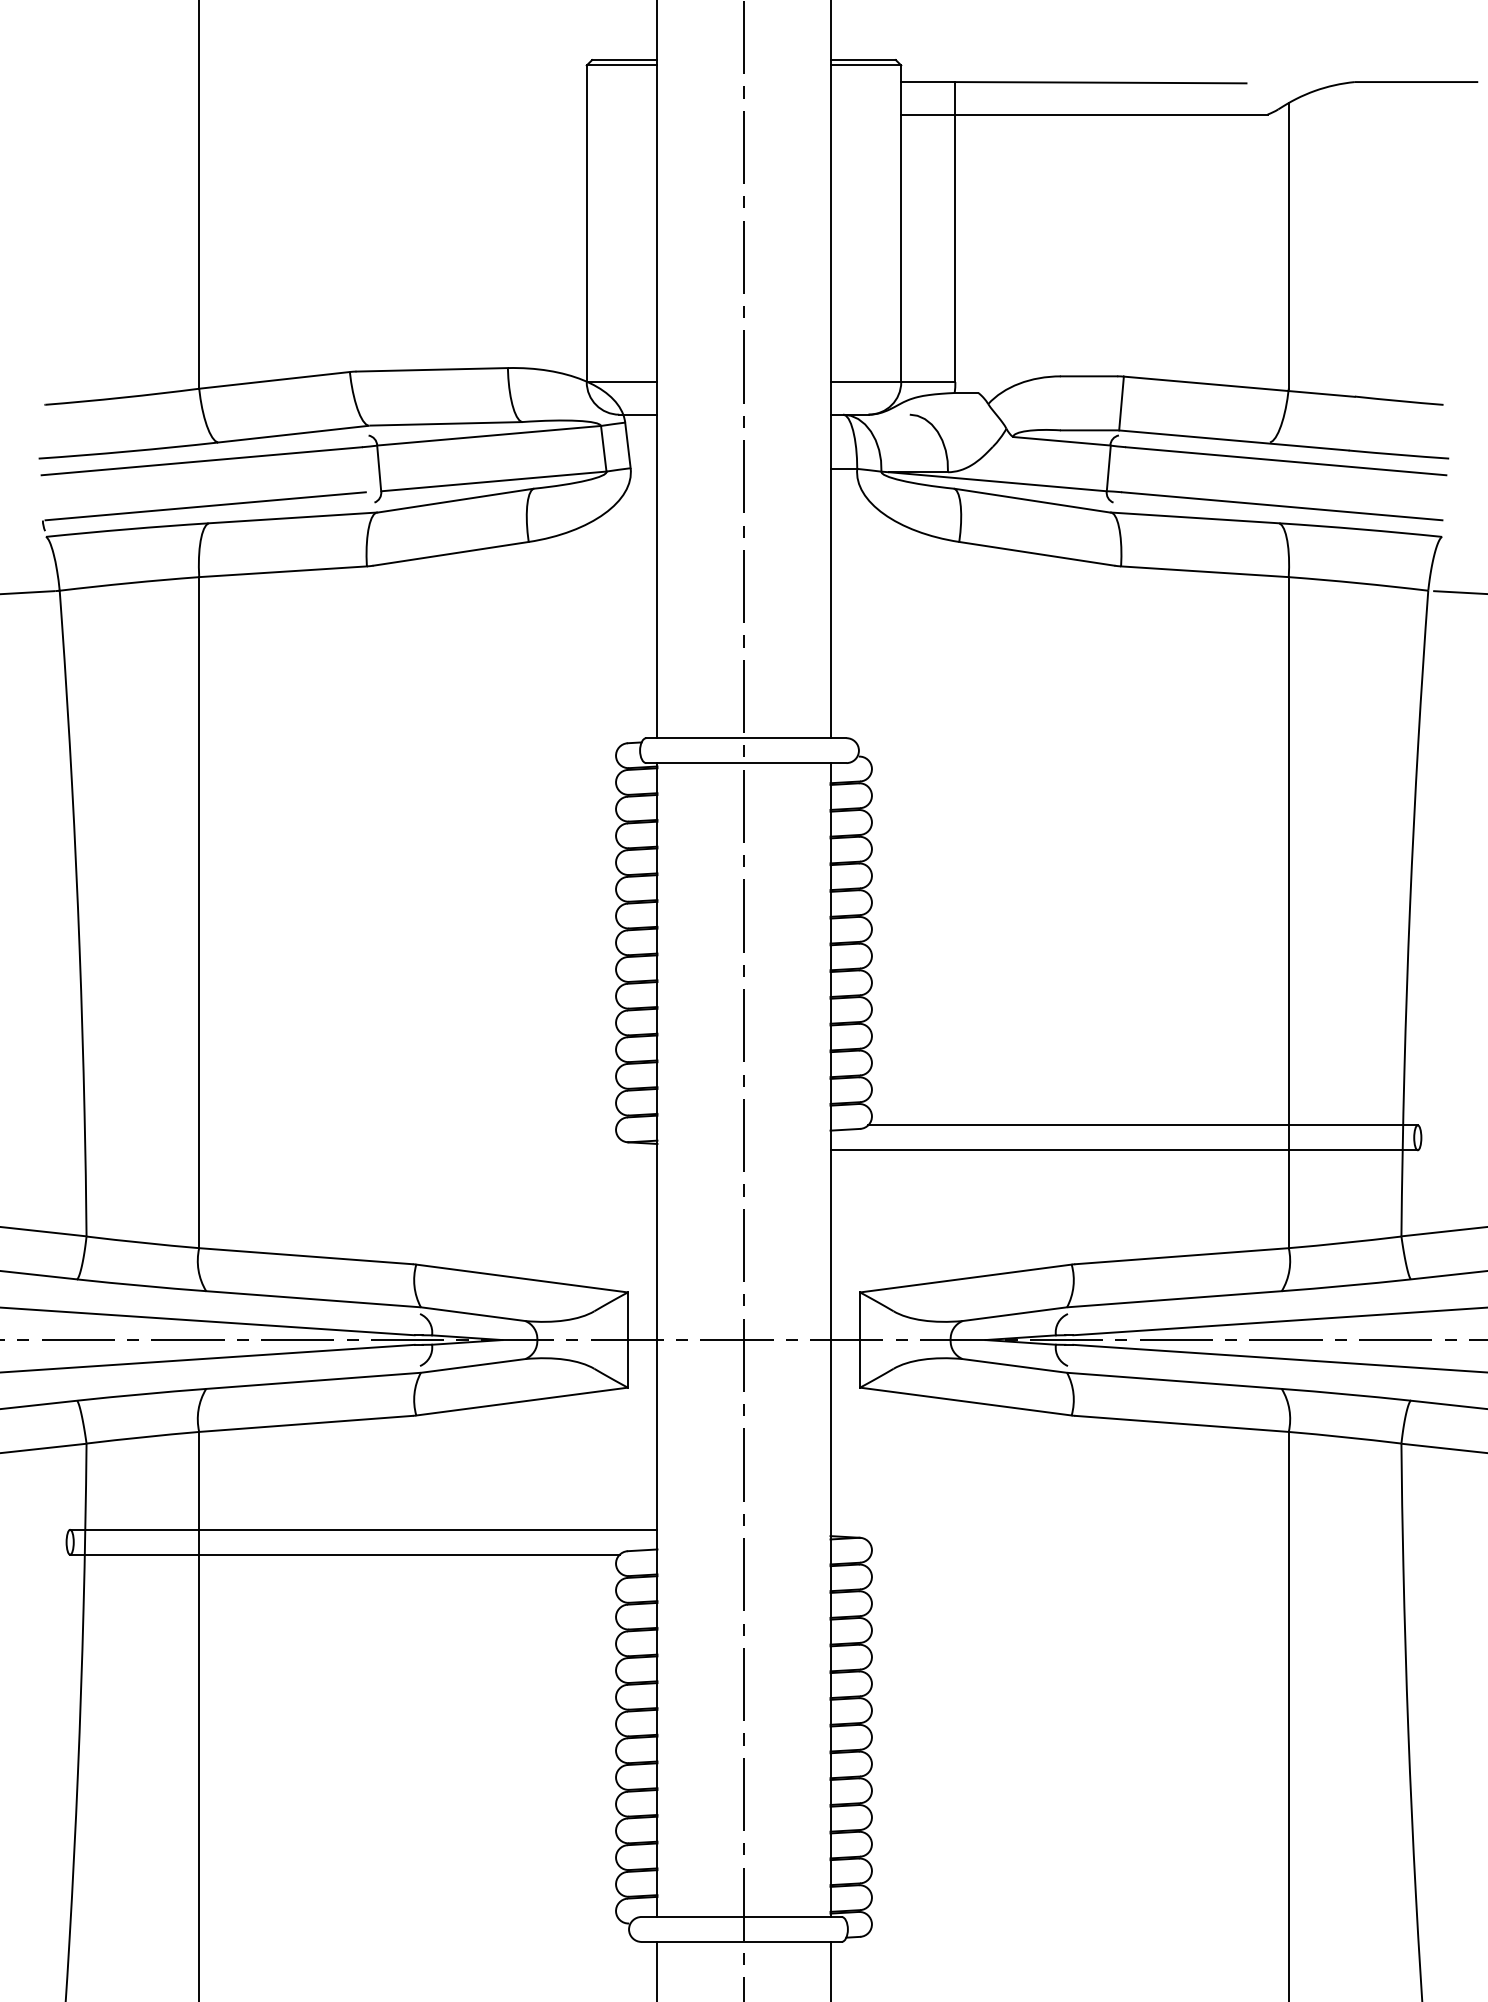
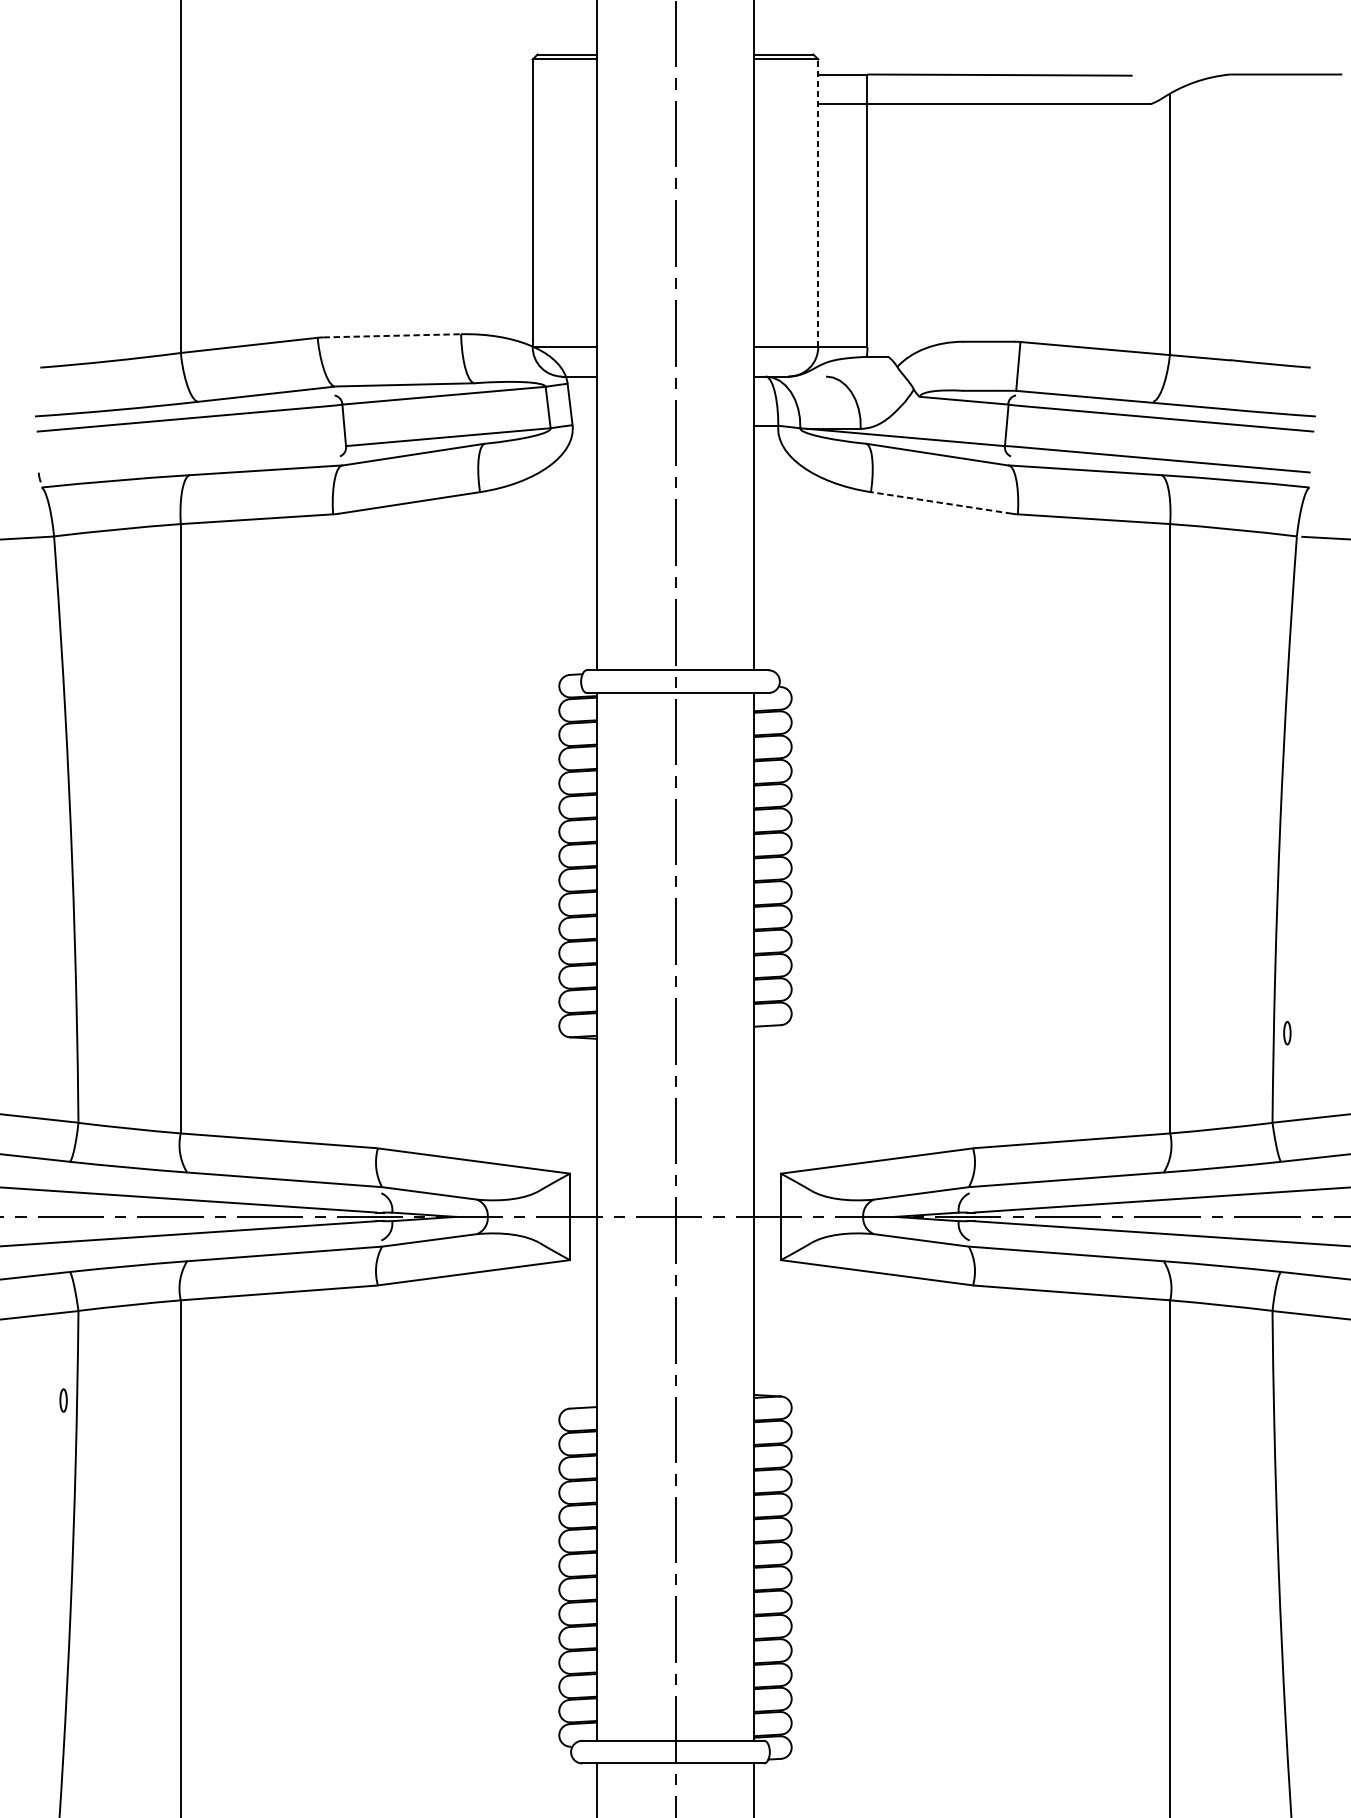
line: (901, 223) -> (818, 202), solid -> dashed
line: (432, 369) -> (392, 335), solid -> dashed
line: (205, 506) -> (186, 459), removed
line: (1036, 553) -> (941, 502), solid -> dashed
line: (1142, 1125) -> (1037, 1022), removed
line: (1123, 1150) -> (1020, 1044), removed
line: (363, 1529) -> (329, 1388), removed
line: (344, 1554) -> (312, 1411), removed

